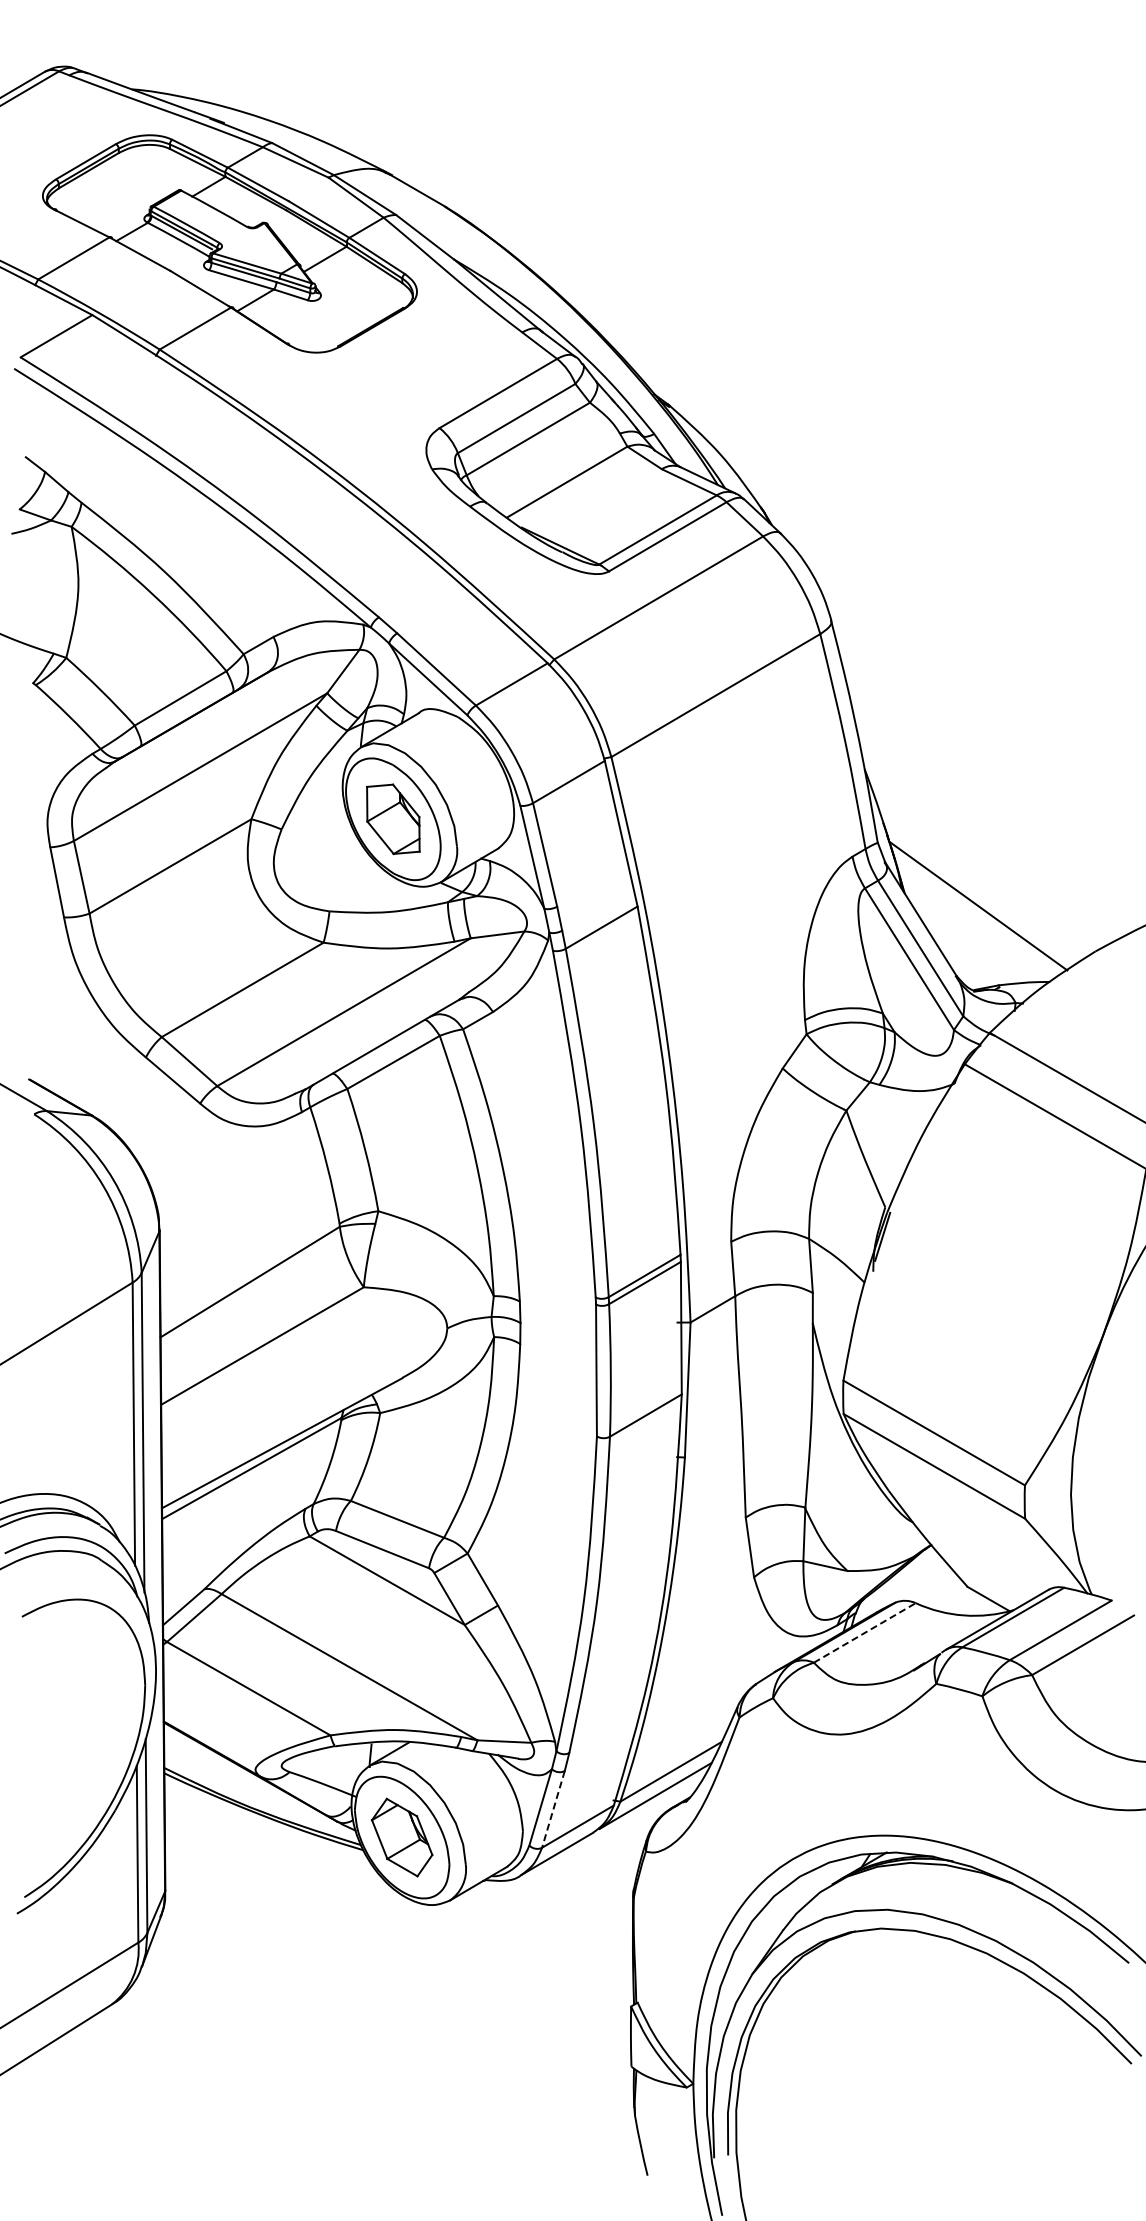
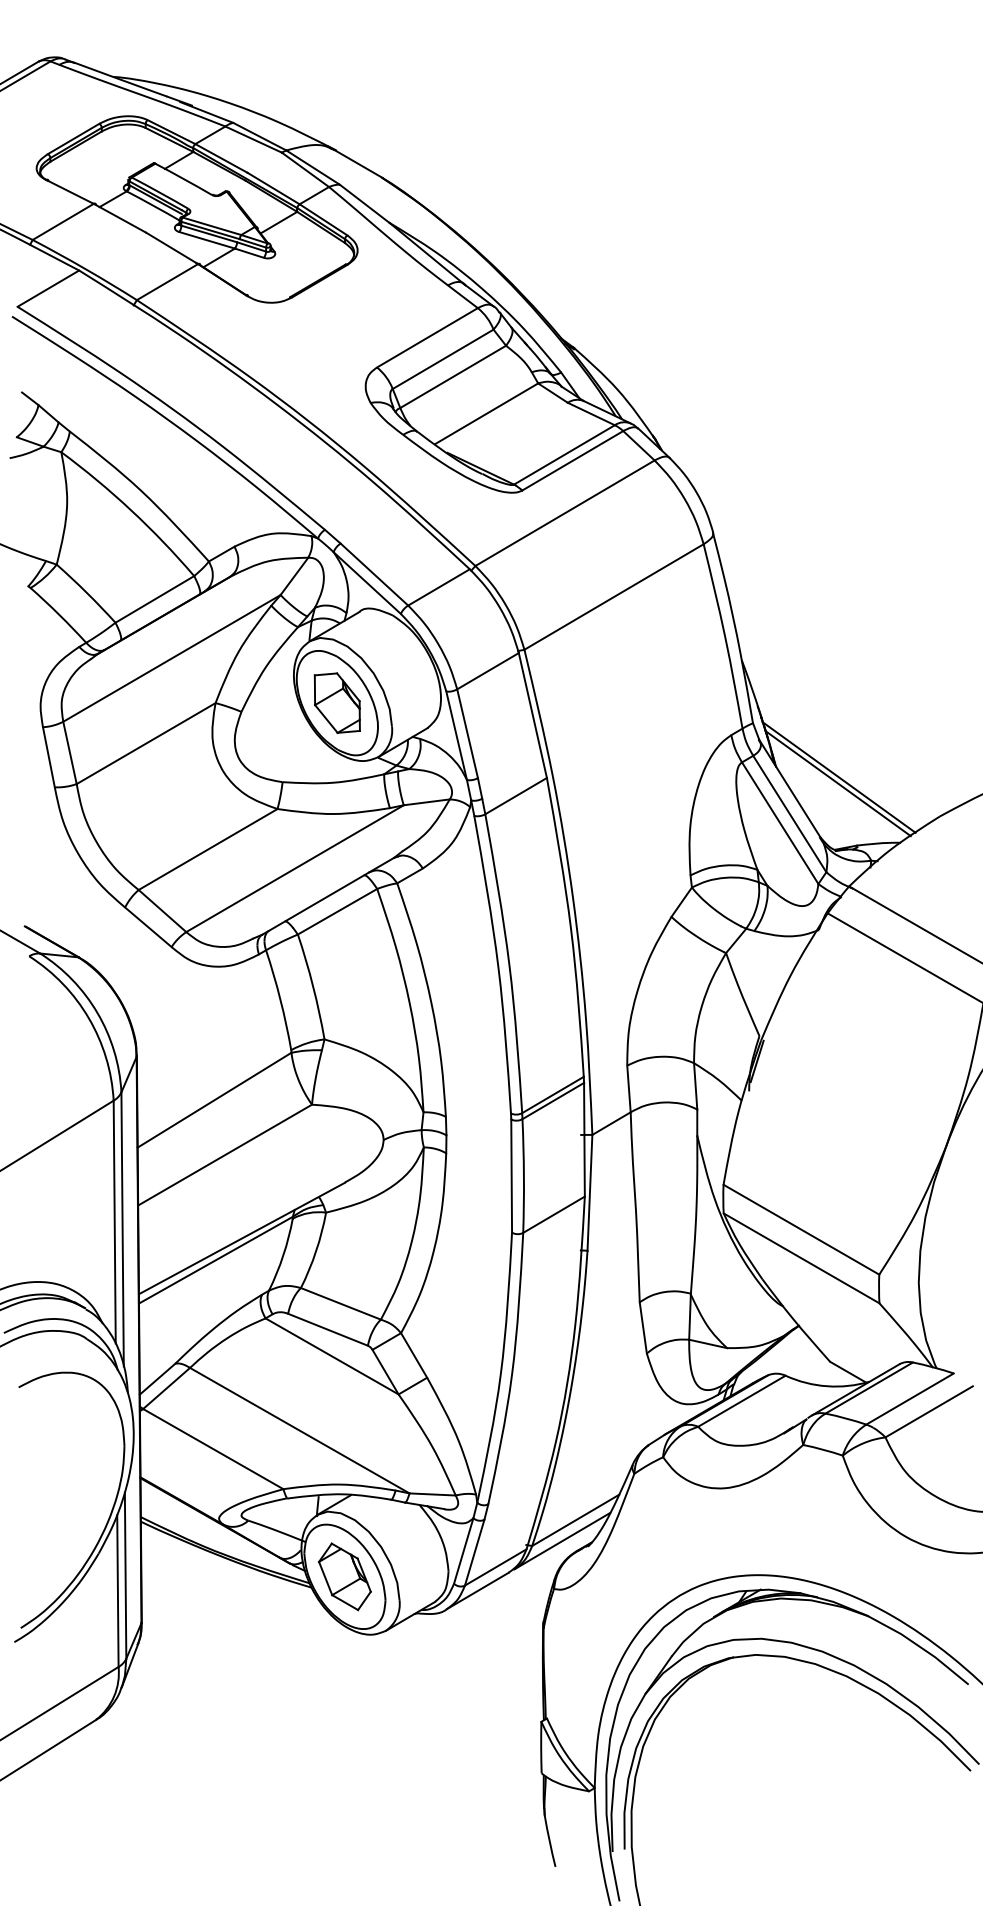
line: (976, 912) -> (837, 783), added
line: (865, 1632) -> (742, 1400), dashed -> solid
line: (553, 1809) -> (474, 1552), dashed -> solid

